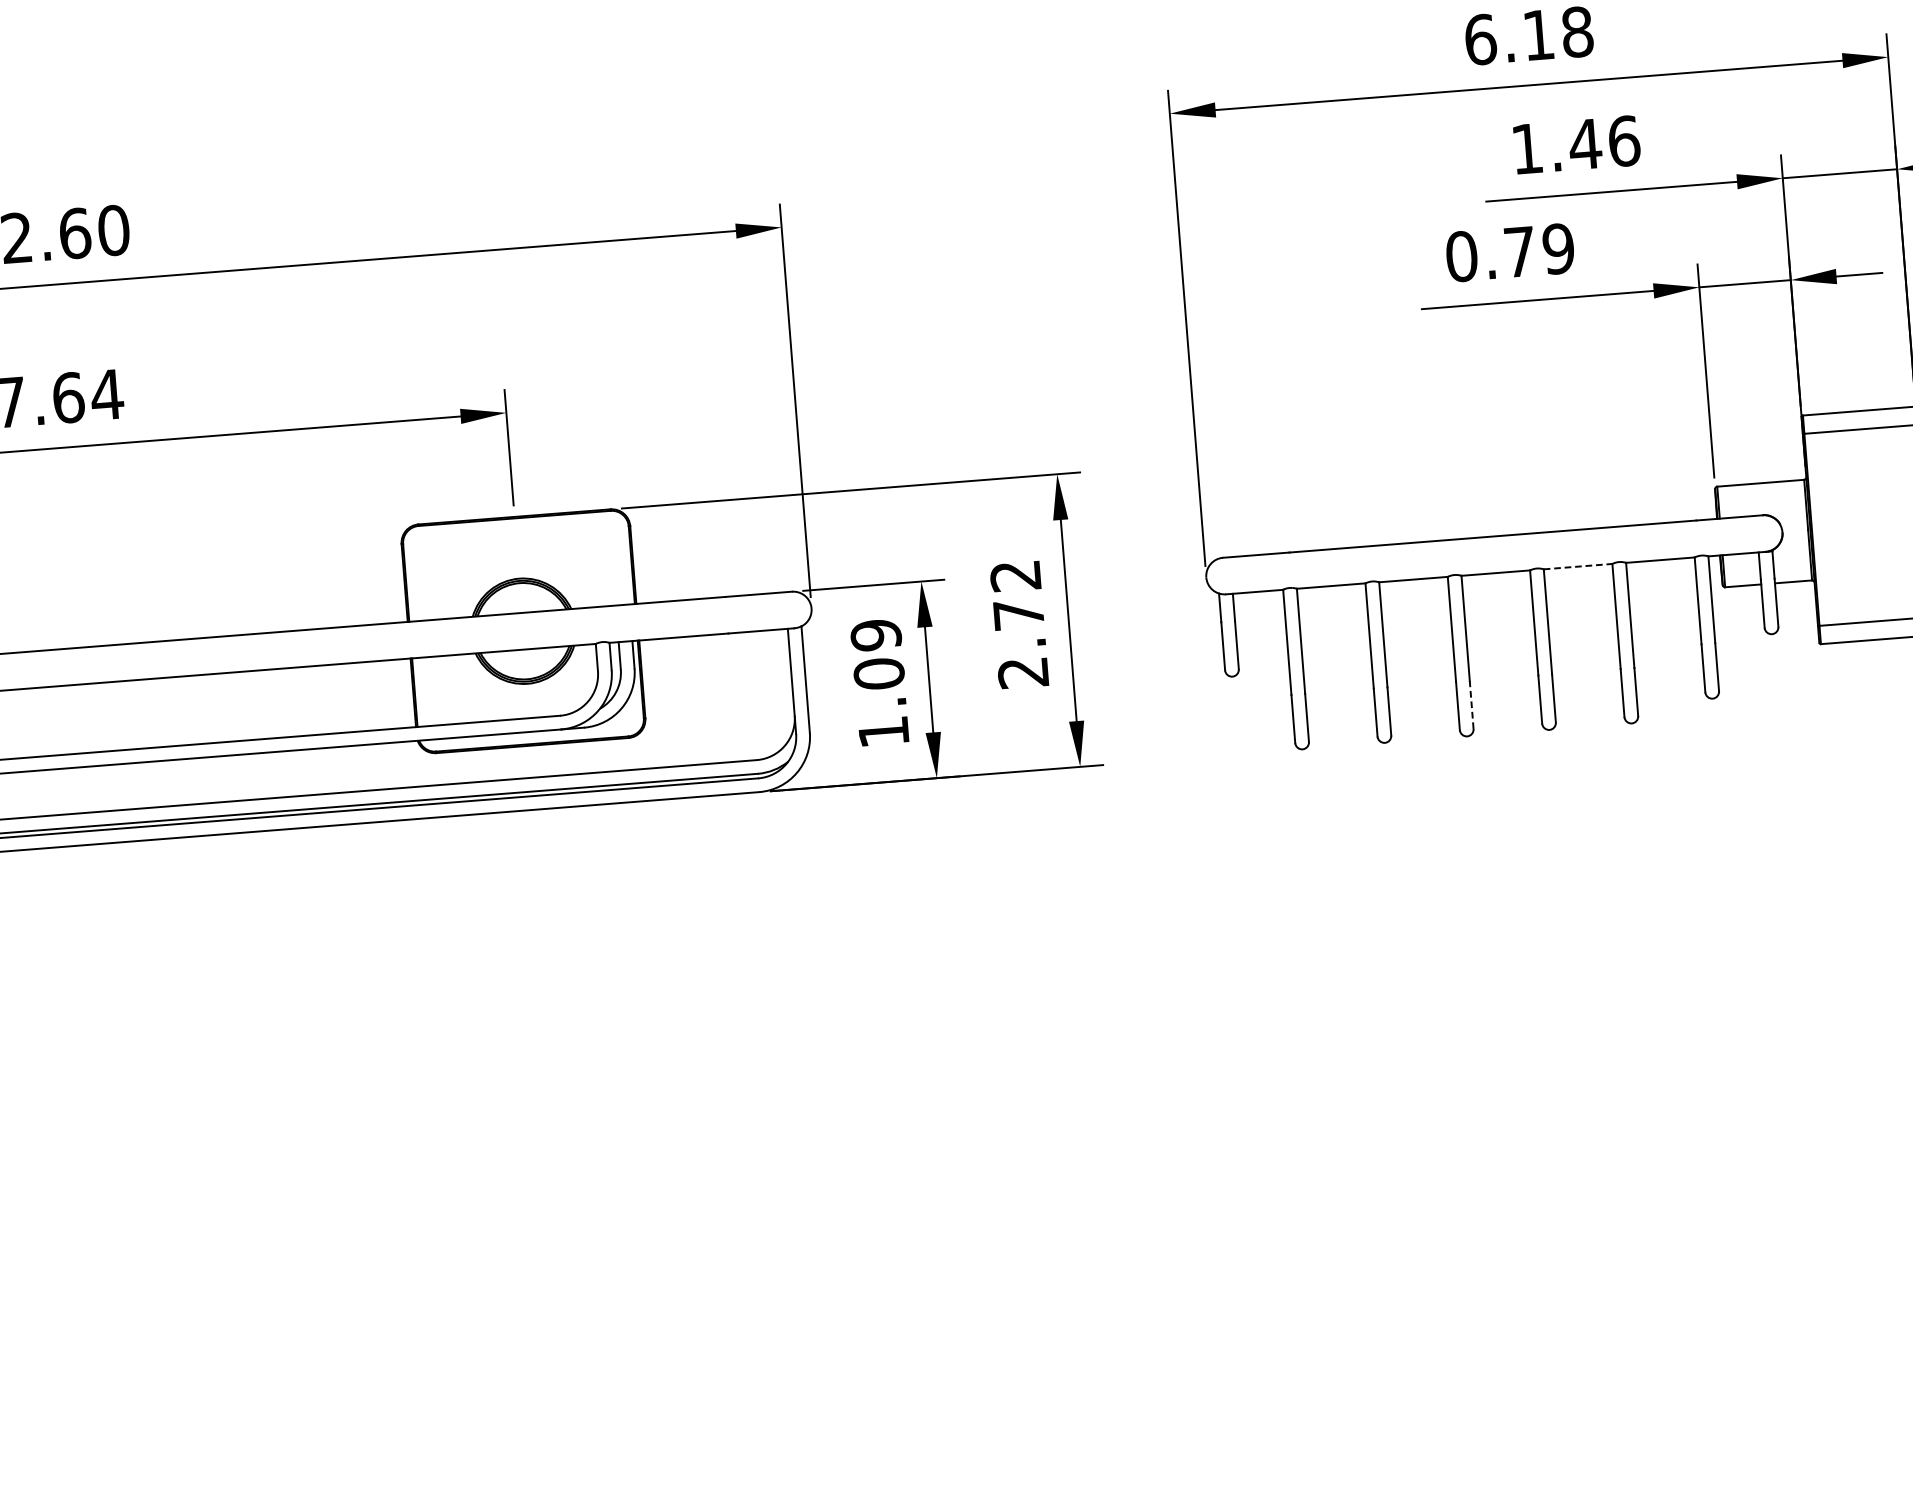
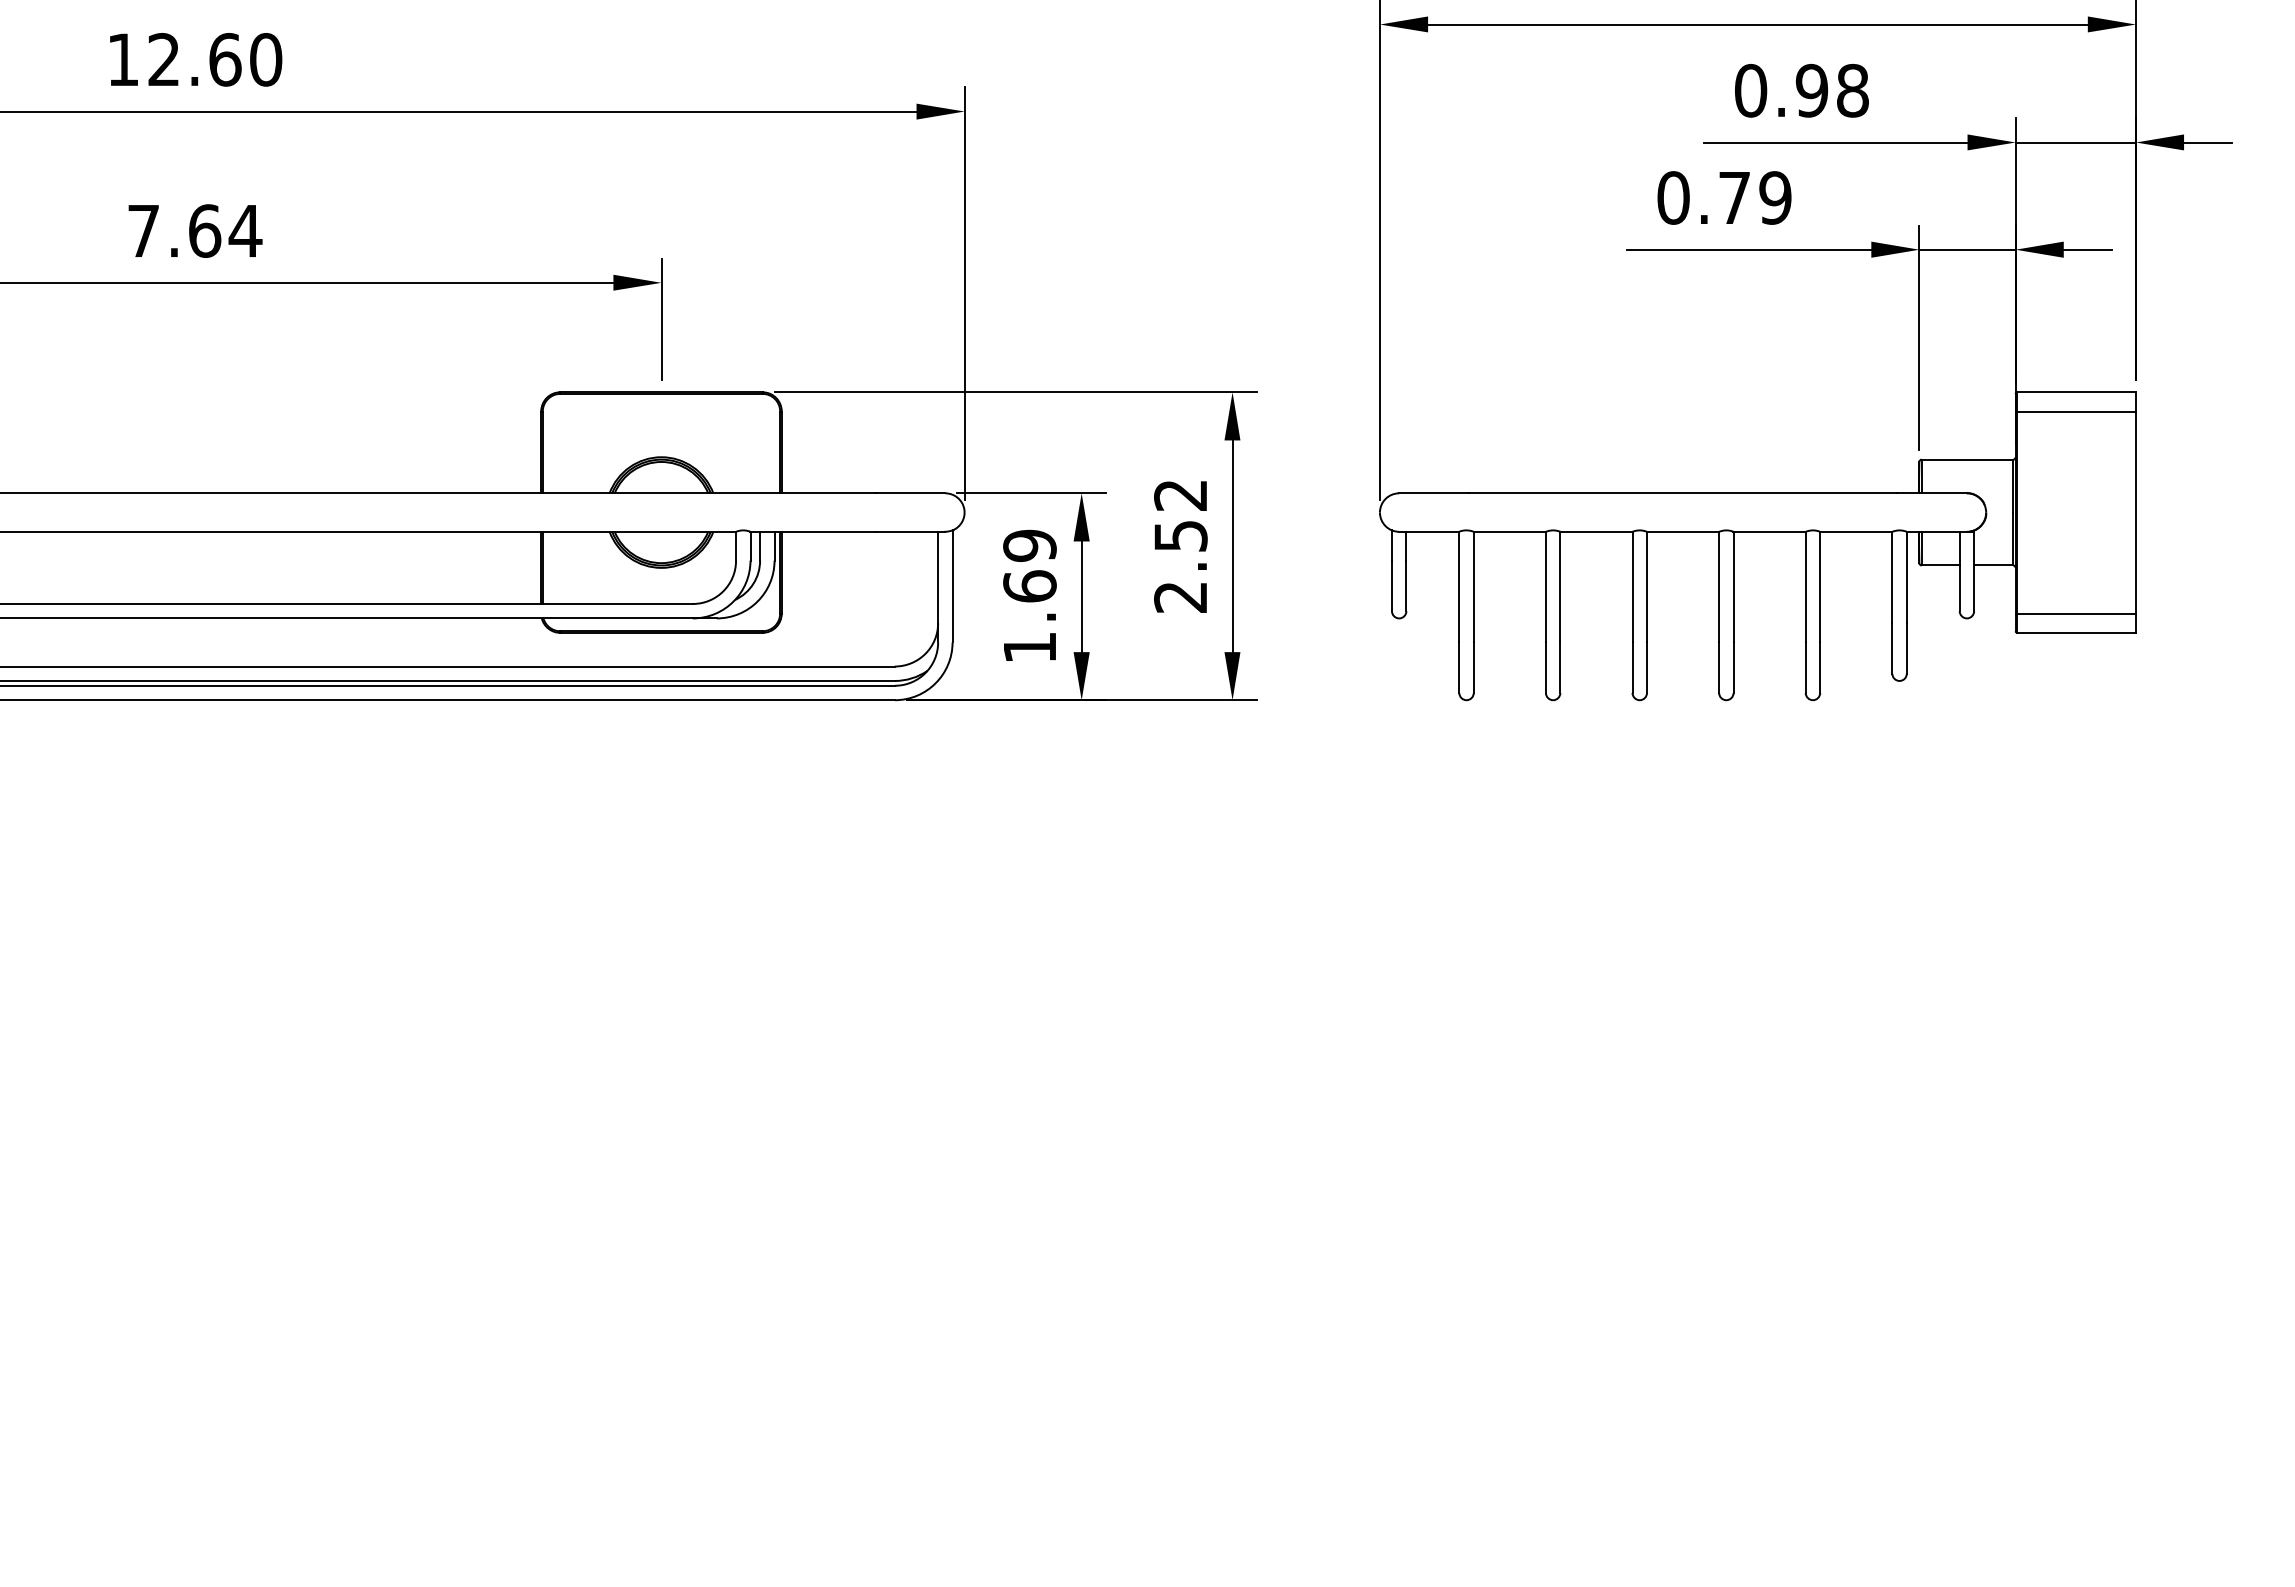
text: (1576, 144) -> (1802, 90), 1.46 -> 0.98
line: (1578, 566) -> (1770, 531), dashed -> solid
text: (1018, 615) -> (1180, 536), 2.72 -> 2.52
text: (878, 673) -> (1029, 586), 1.09 -> 1.69
line: (1471, 704) -> (1646, 667), dashed -> solid

